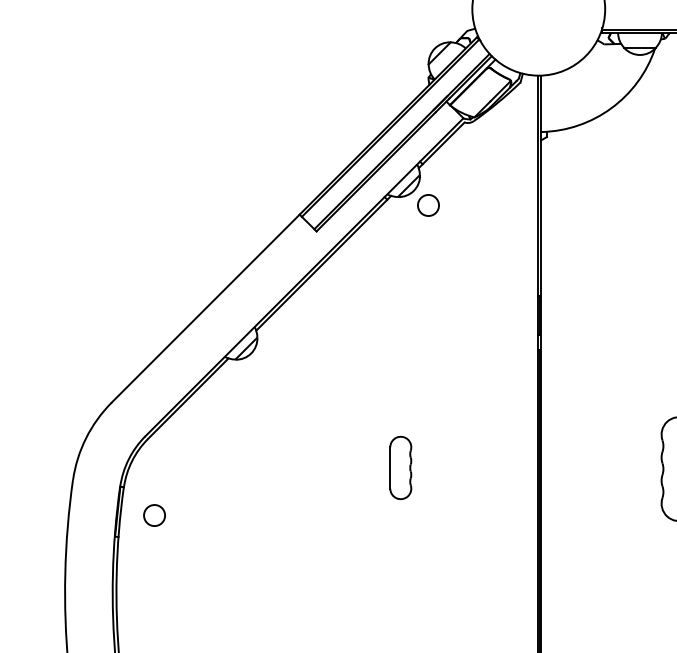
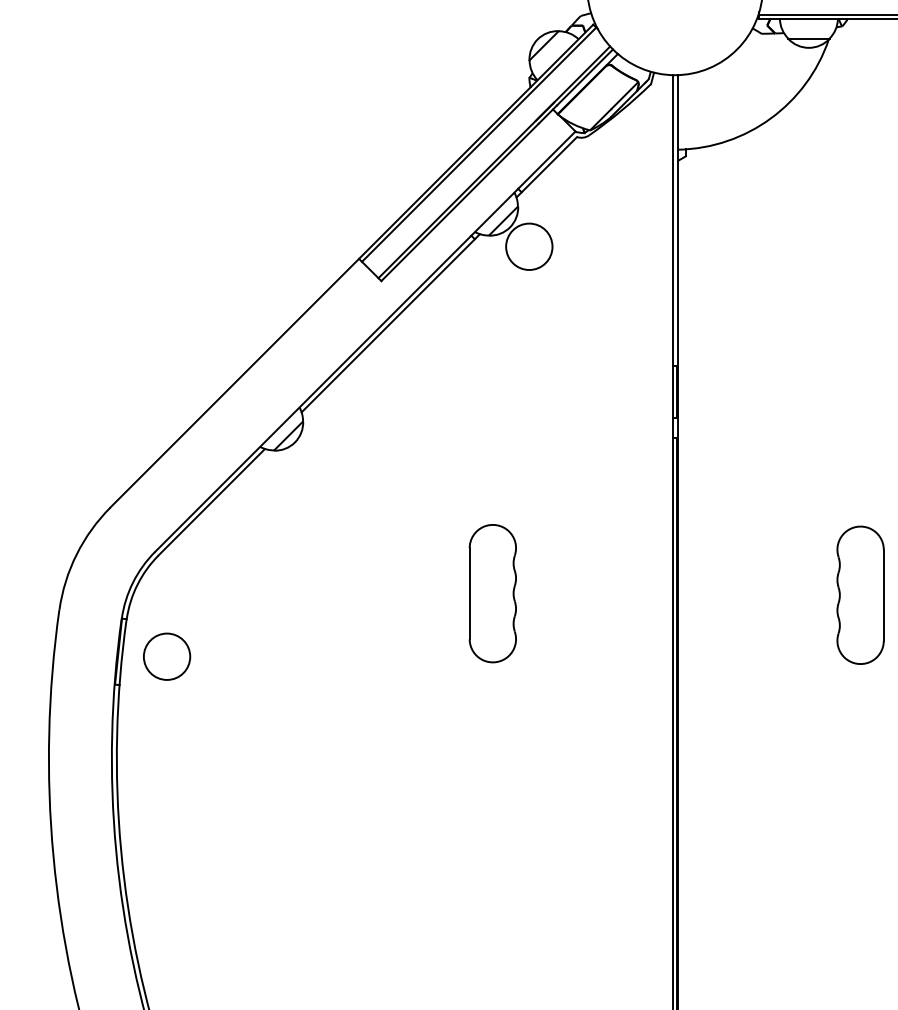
circle: (428, 205) -> (529, 246), size x1.67
part: (400, 467) -> (492, 593), size x1.67
circle: (154, 515) -> (167, 656), size x1.67

